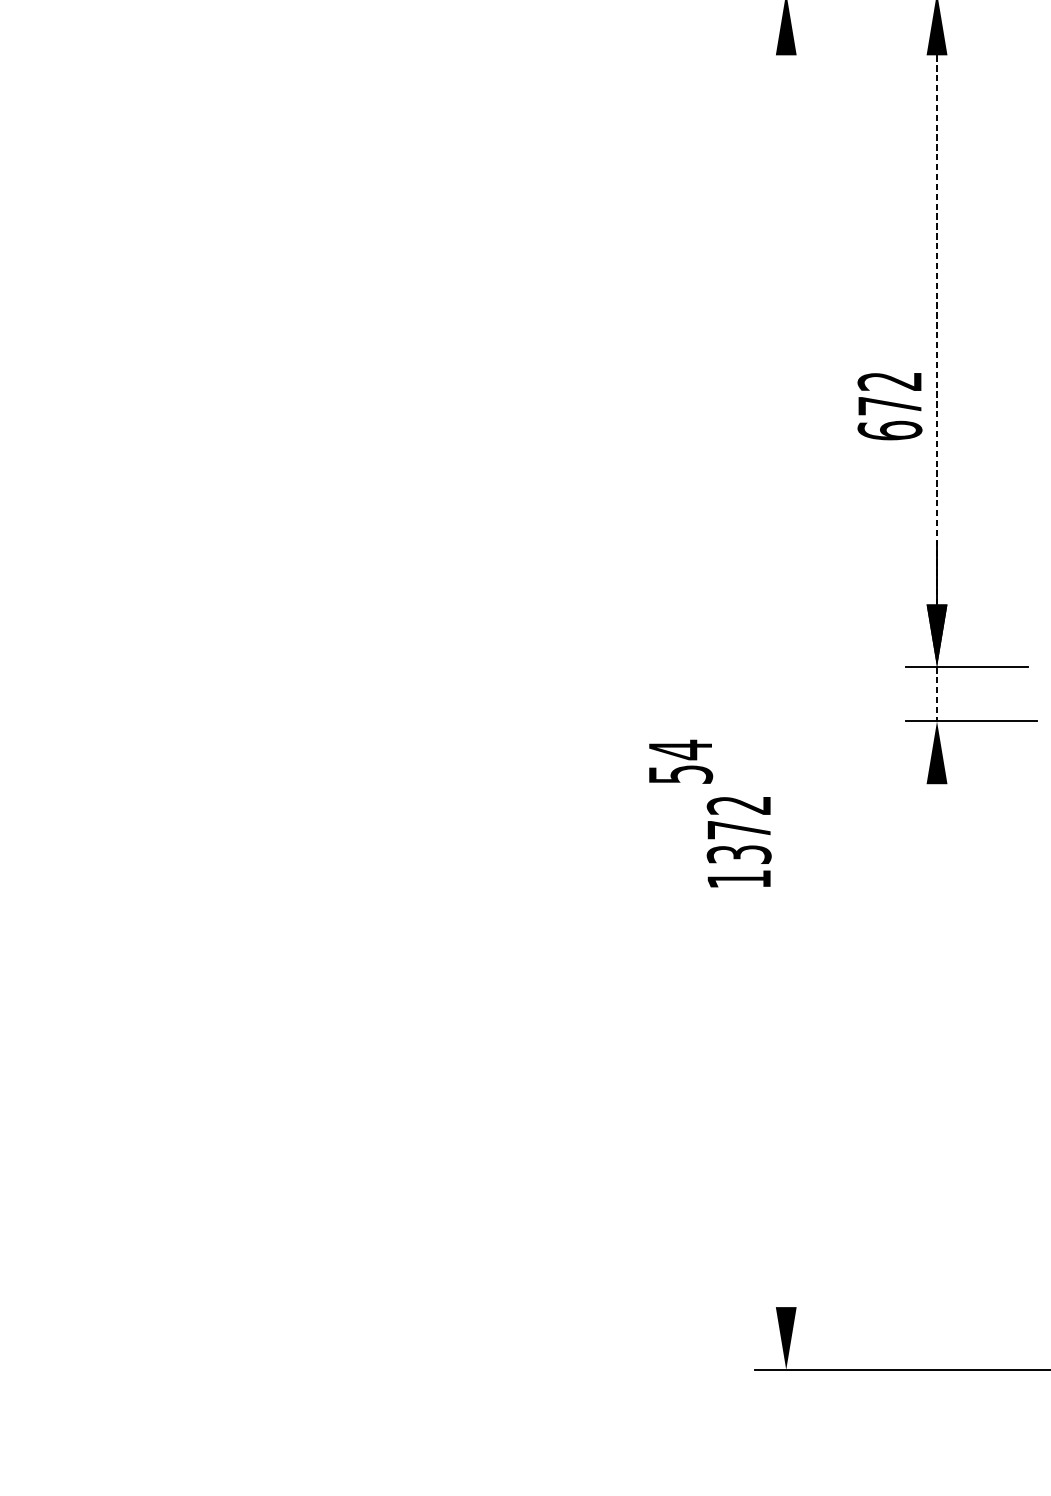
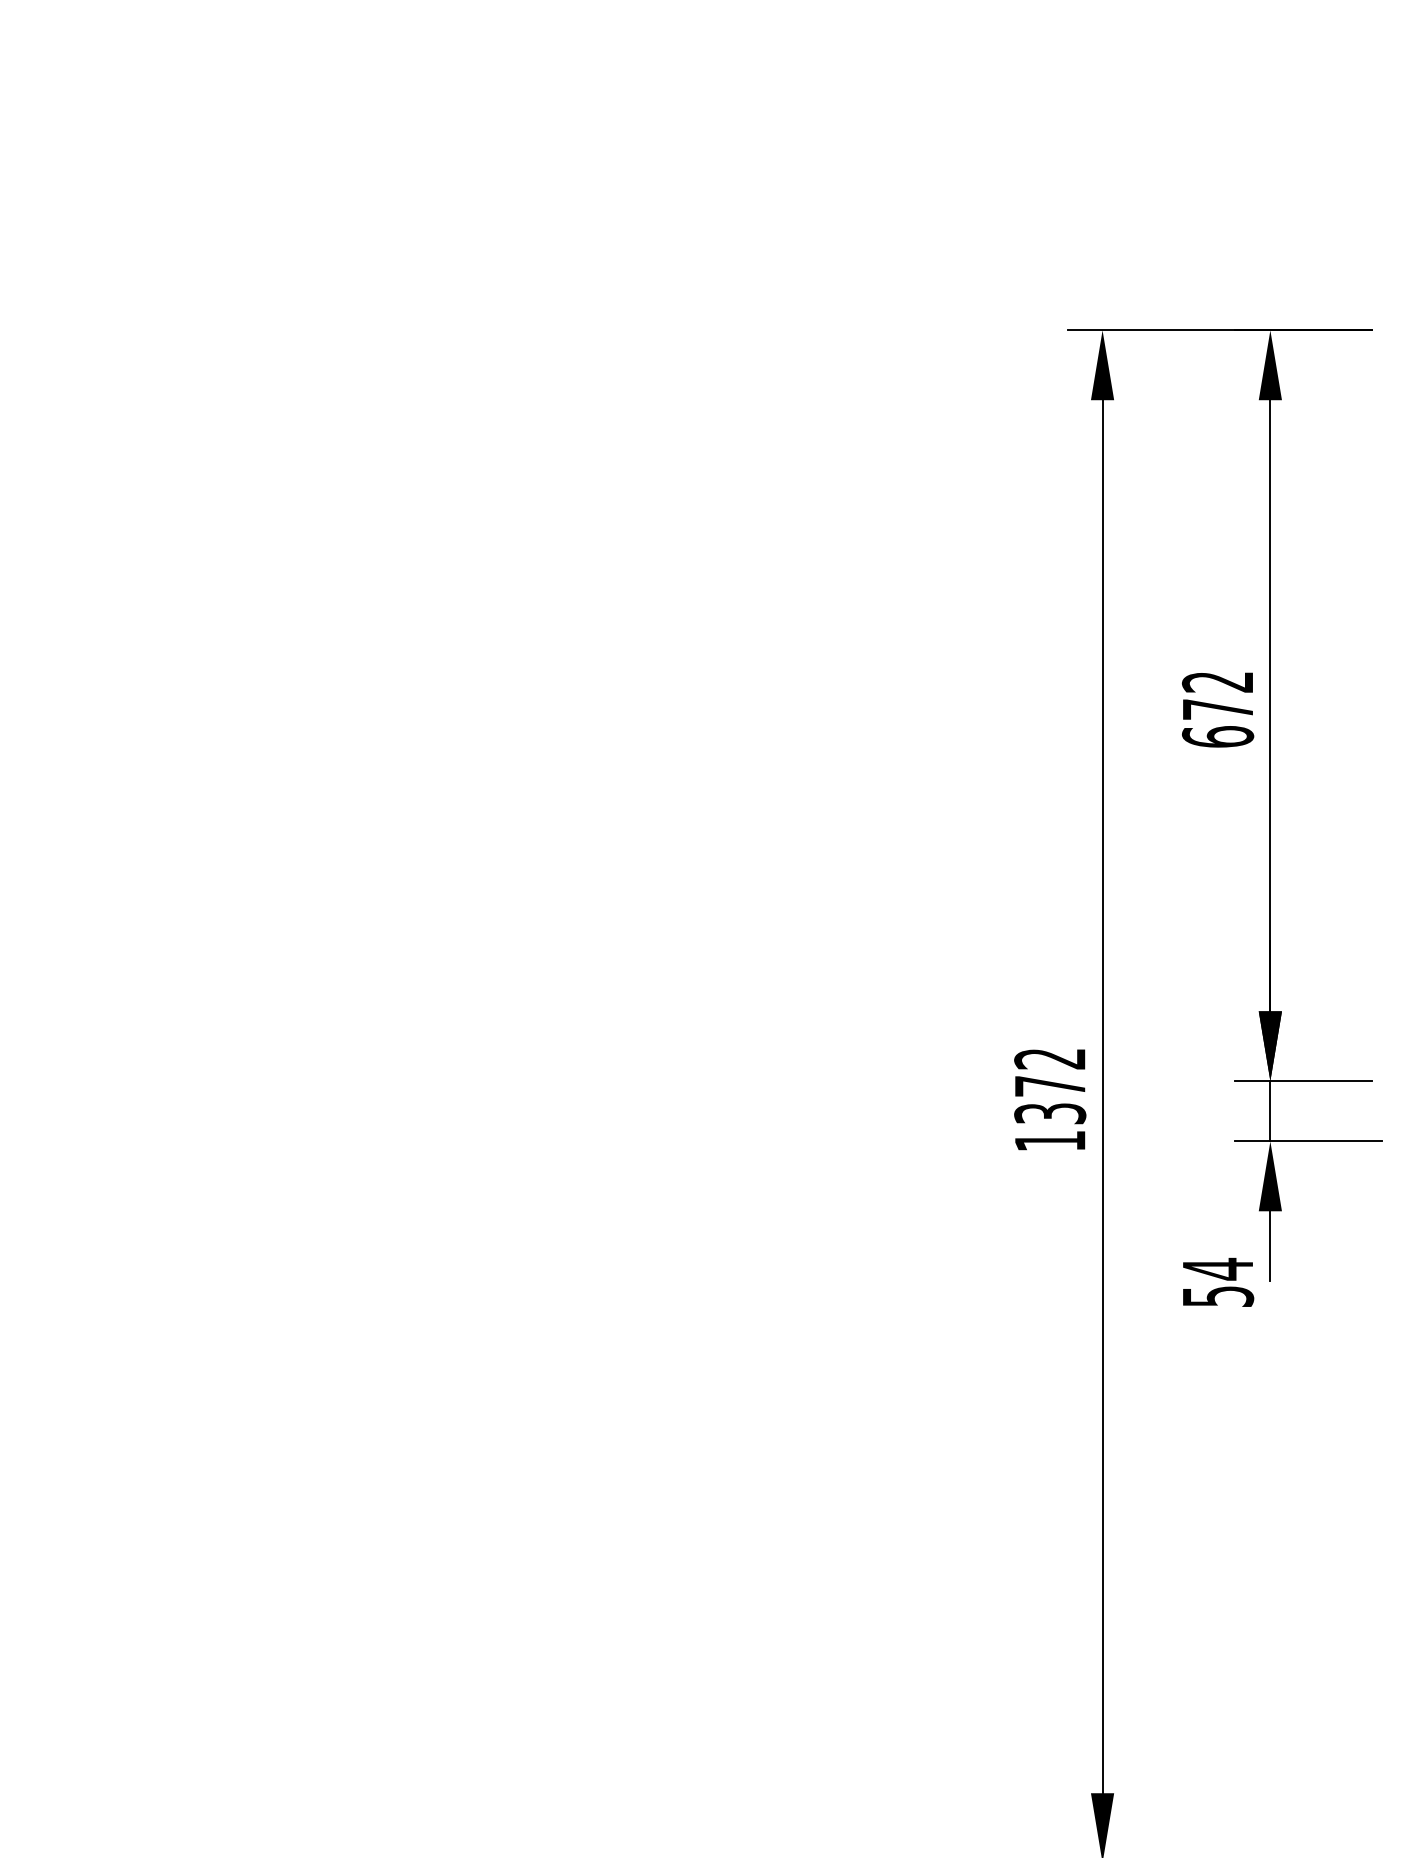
line: (937, 329) -> (1270, 705), dashed -> solid
text: (890, 406) -> (1218, 709), moved
line: (786, 681) -> (1102, 1096), added
line: (937, 694) -> (1270, 1111), dashed -> solid
text: (681, 761) -> (1218, 1281), moved
line: (937, 815) -> (1270, 1246), added
text: (739, 841) -> (1050, 1099), moved

